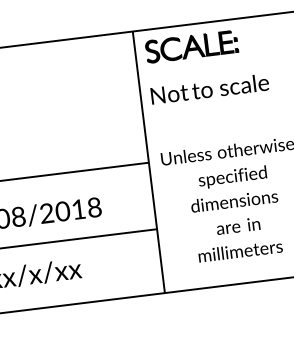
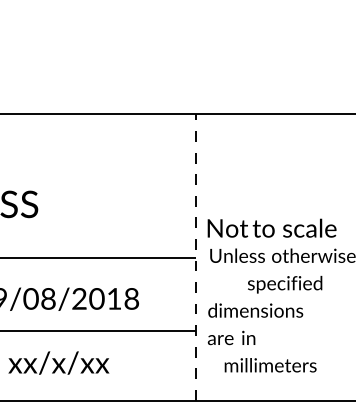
part: (191, 46) -> (257, 137), removed
text: (209, 88) -> (271, 227), moved
line: (148, 161) -> (196, 256), solid -> dashed
text: (234, 201) -> (255, 310), moved
text: (238, 225) -> (231, 337), moved
text: (240, 251) -> (270, 365), moved

